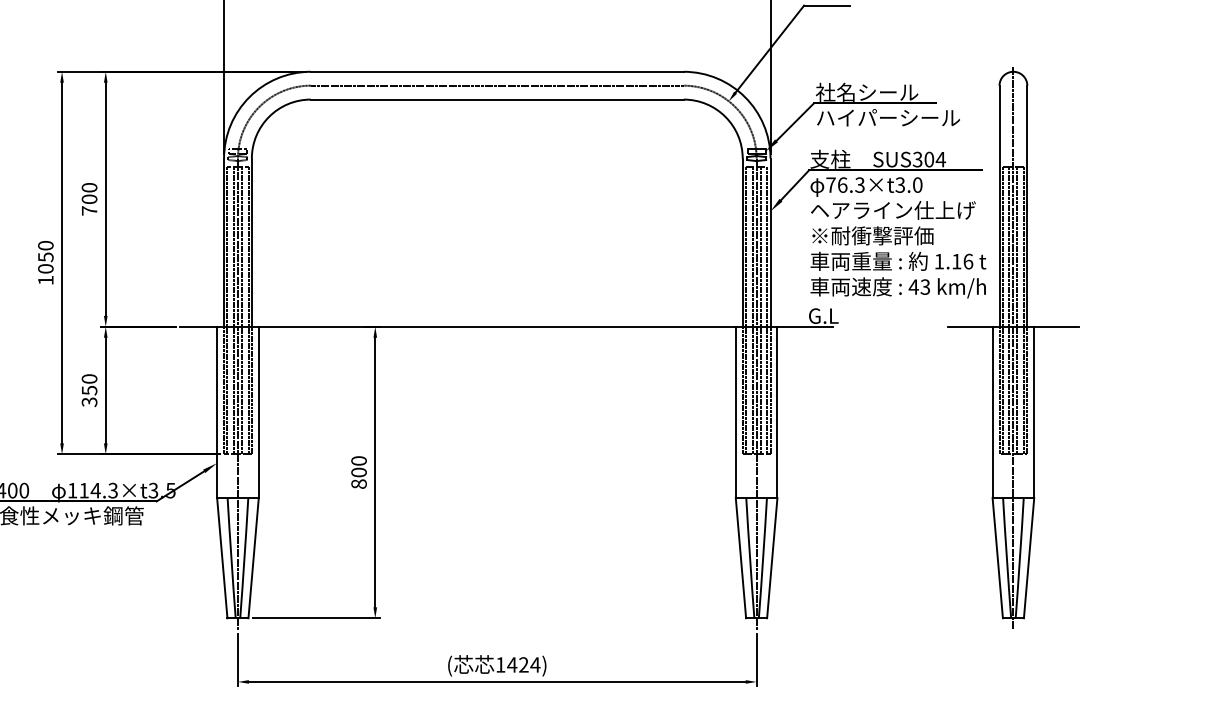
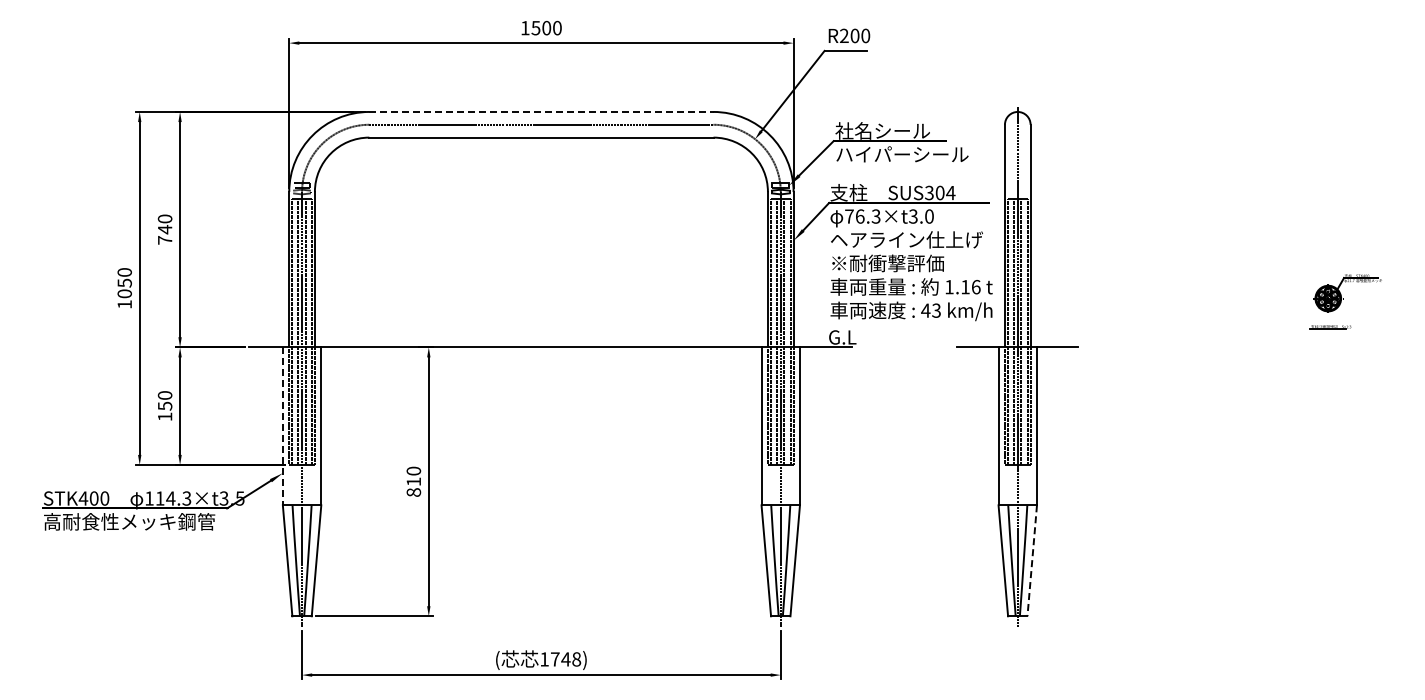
line: (497, 71) -> (541, 111), solid -> dashed
text: (88, 199) -> (164, 229), 700 -> 740
text: (88, 401) -> (164, 416), 350 -> 150
line: (216, 412) -> (282, 426), solid -> dashed
text: (358, 472) -> (413, 481), 800 -> 810
line: (1029, 557) -> (1032, 560), solid -> dashed
text: (523, 665) -> (565, 659), 1424) -> 1748)

